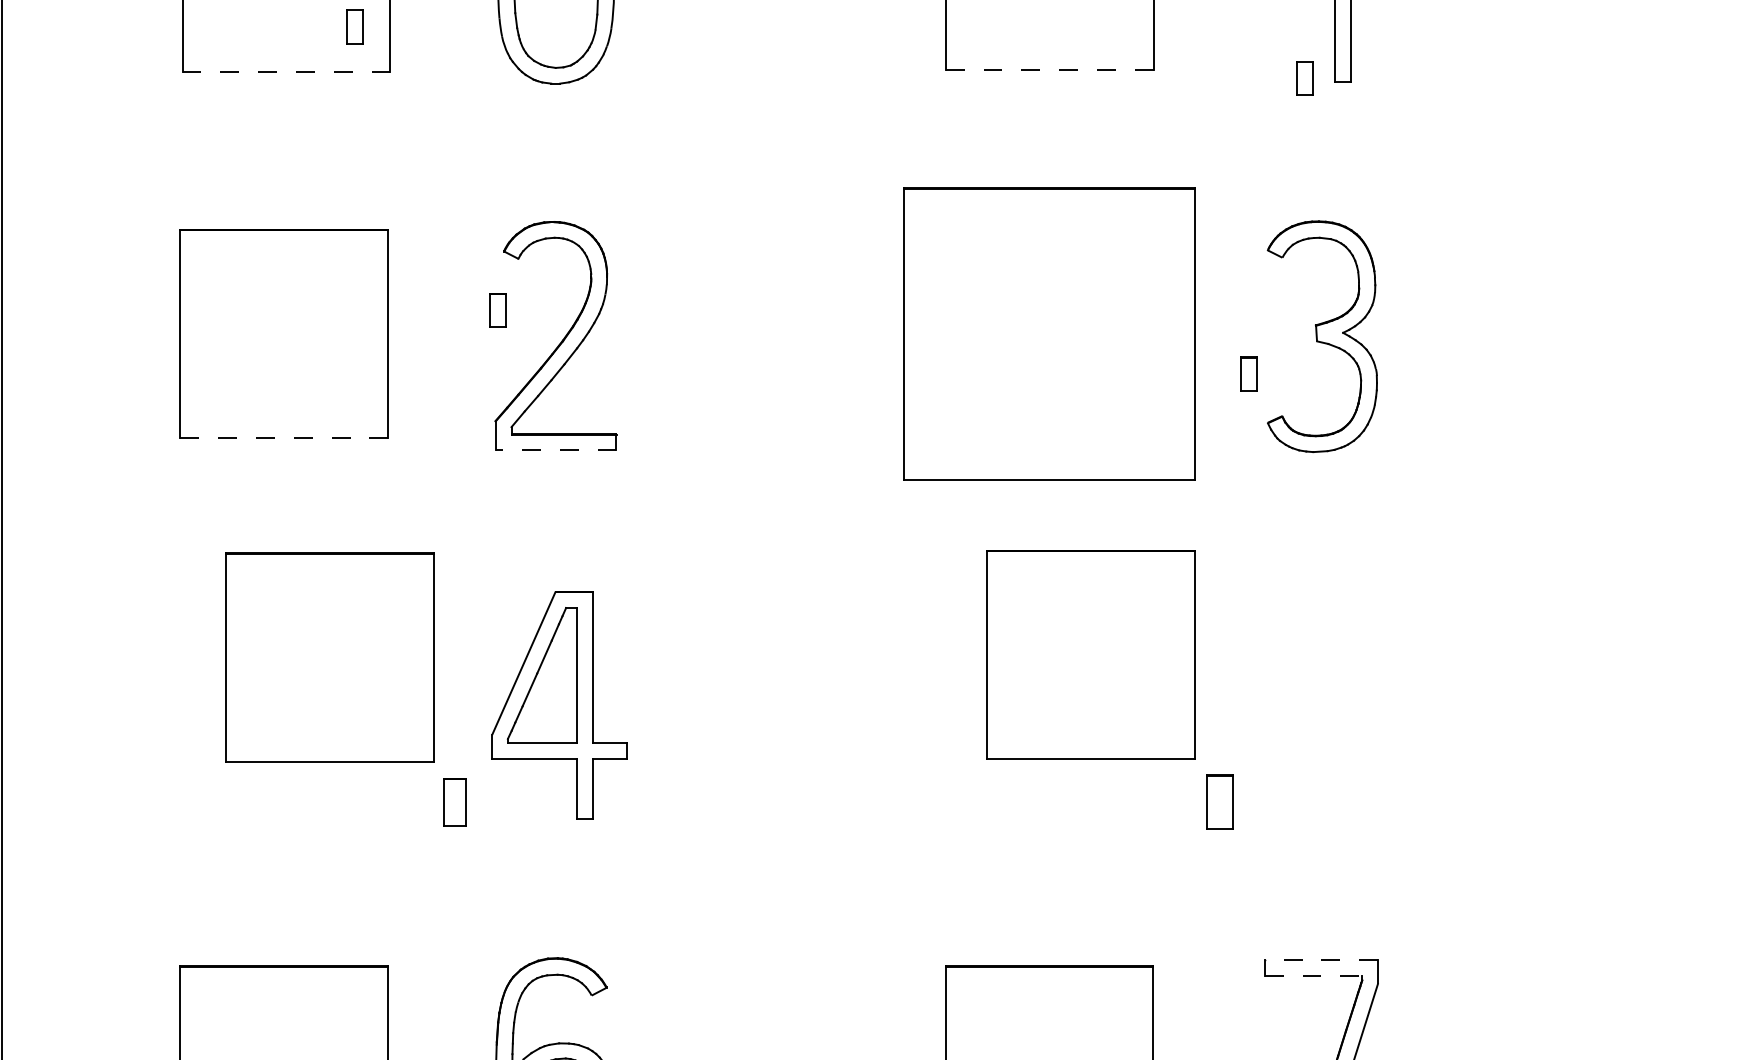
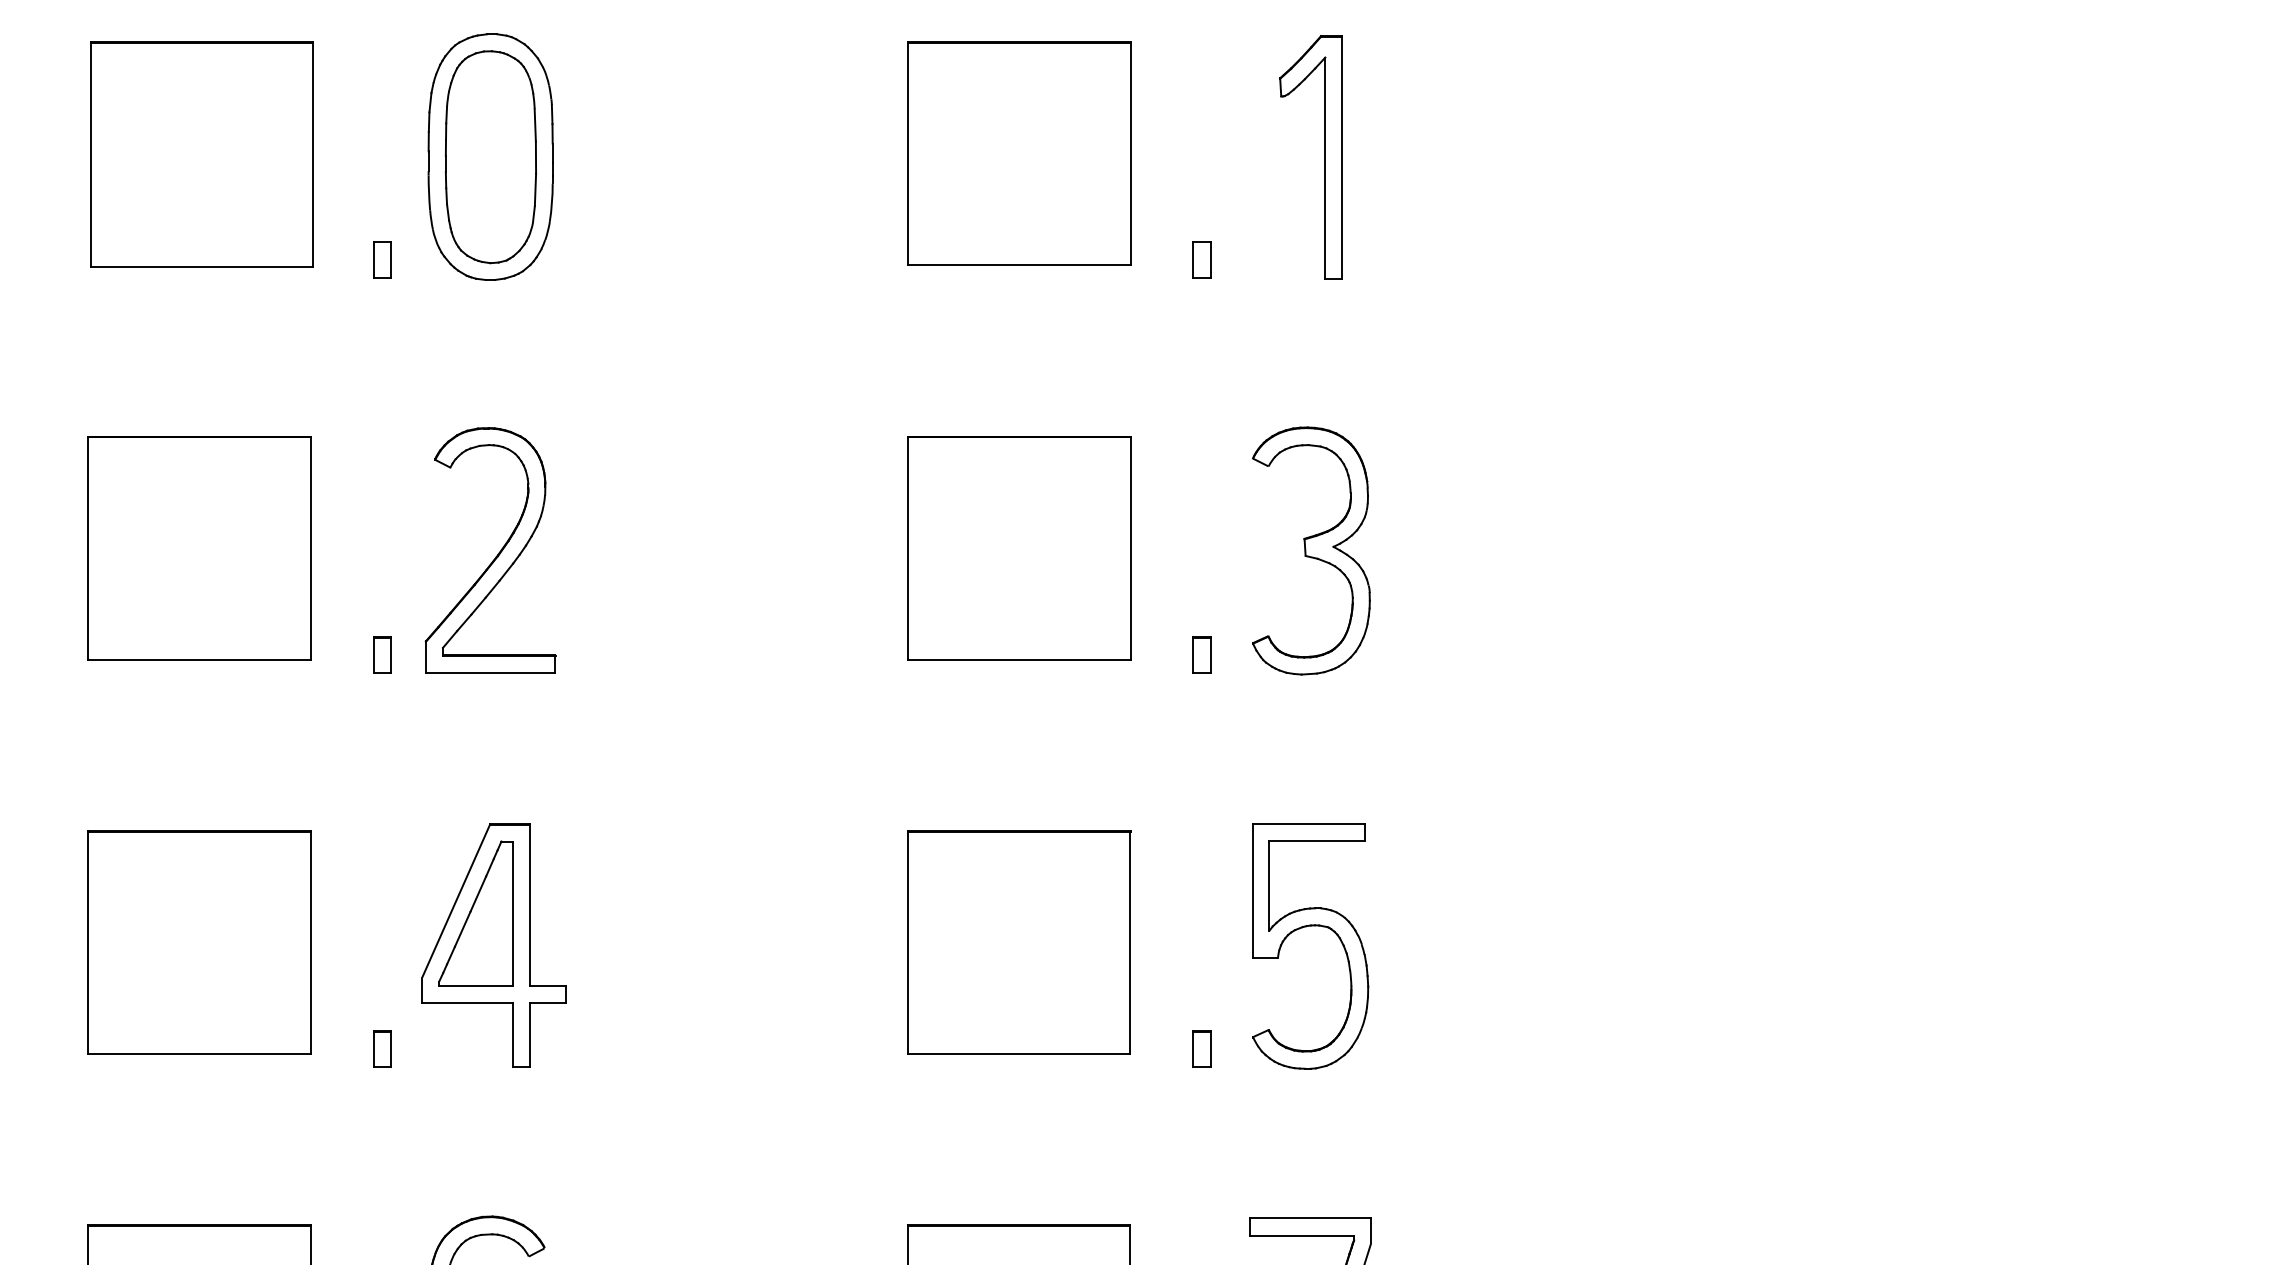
part: (355, 26) -> (382, 259), moved
line: (1049, 69) -> (1019, 264), dashed -> solid
line: (286, 71) -> (202, 267), dashed -> solid
part: (1304, 77) -> (1201, 259), moved
part: (497, 310) -> (382, 654), moved
part: (1049, 334) -> (1019, 548), size x0.71
part: (1248, 373) -> (1201, 654), moved
line: (285, 438) -> (200, 659), dashed -> solid
line: (555, 450) -> (490, 672), dashed -> solid
part: (1090, 654) -> (1019, 942), moved
part: (329, 657) -> (199, 942), moved
part: (1317, 688) -> (1306, 927), added
part: (455, 801) -> (382, 1048), size x0.71
part: (1219, 801) -> (1201, 1048), size x0.62
line: (1321, 960) -> (1310, 1218), dashed -> solid
line: (1314, 975) -> (1302, 1235), dashed -> solid

